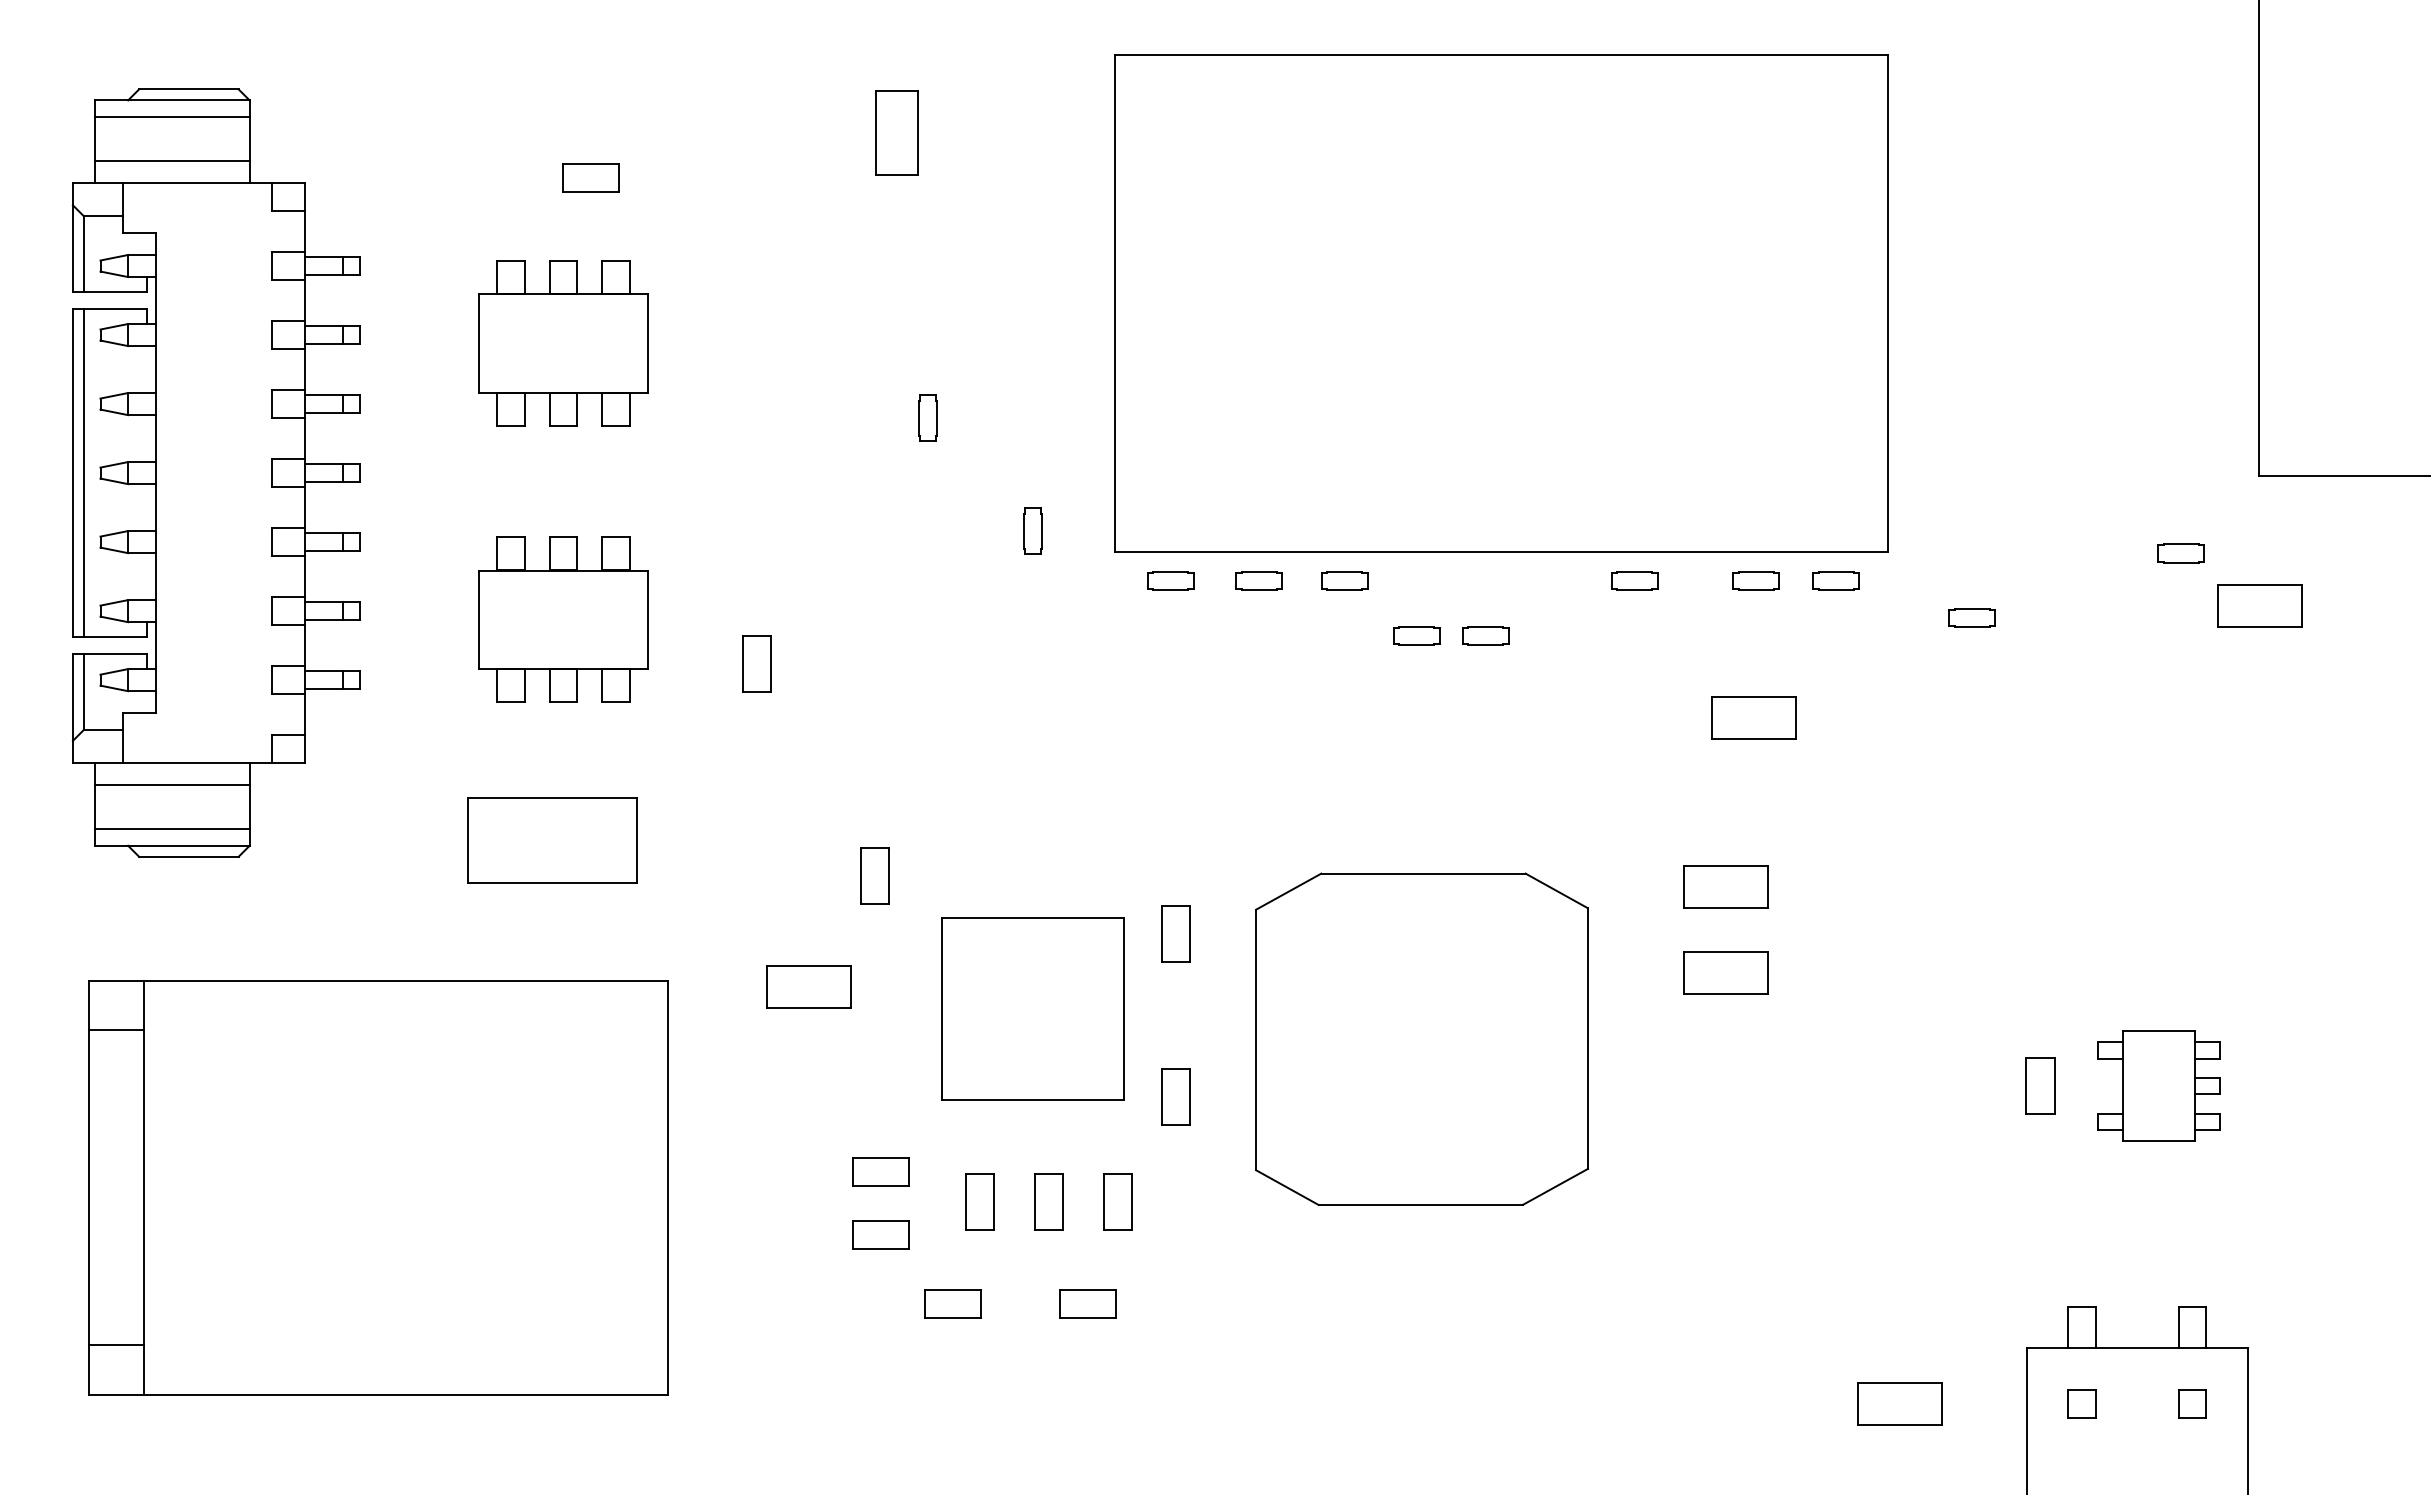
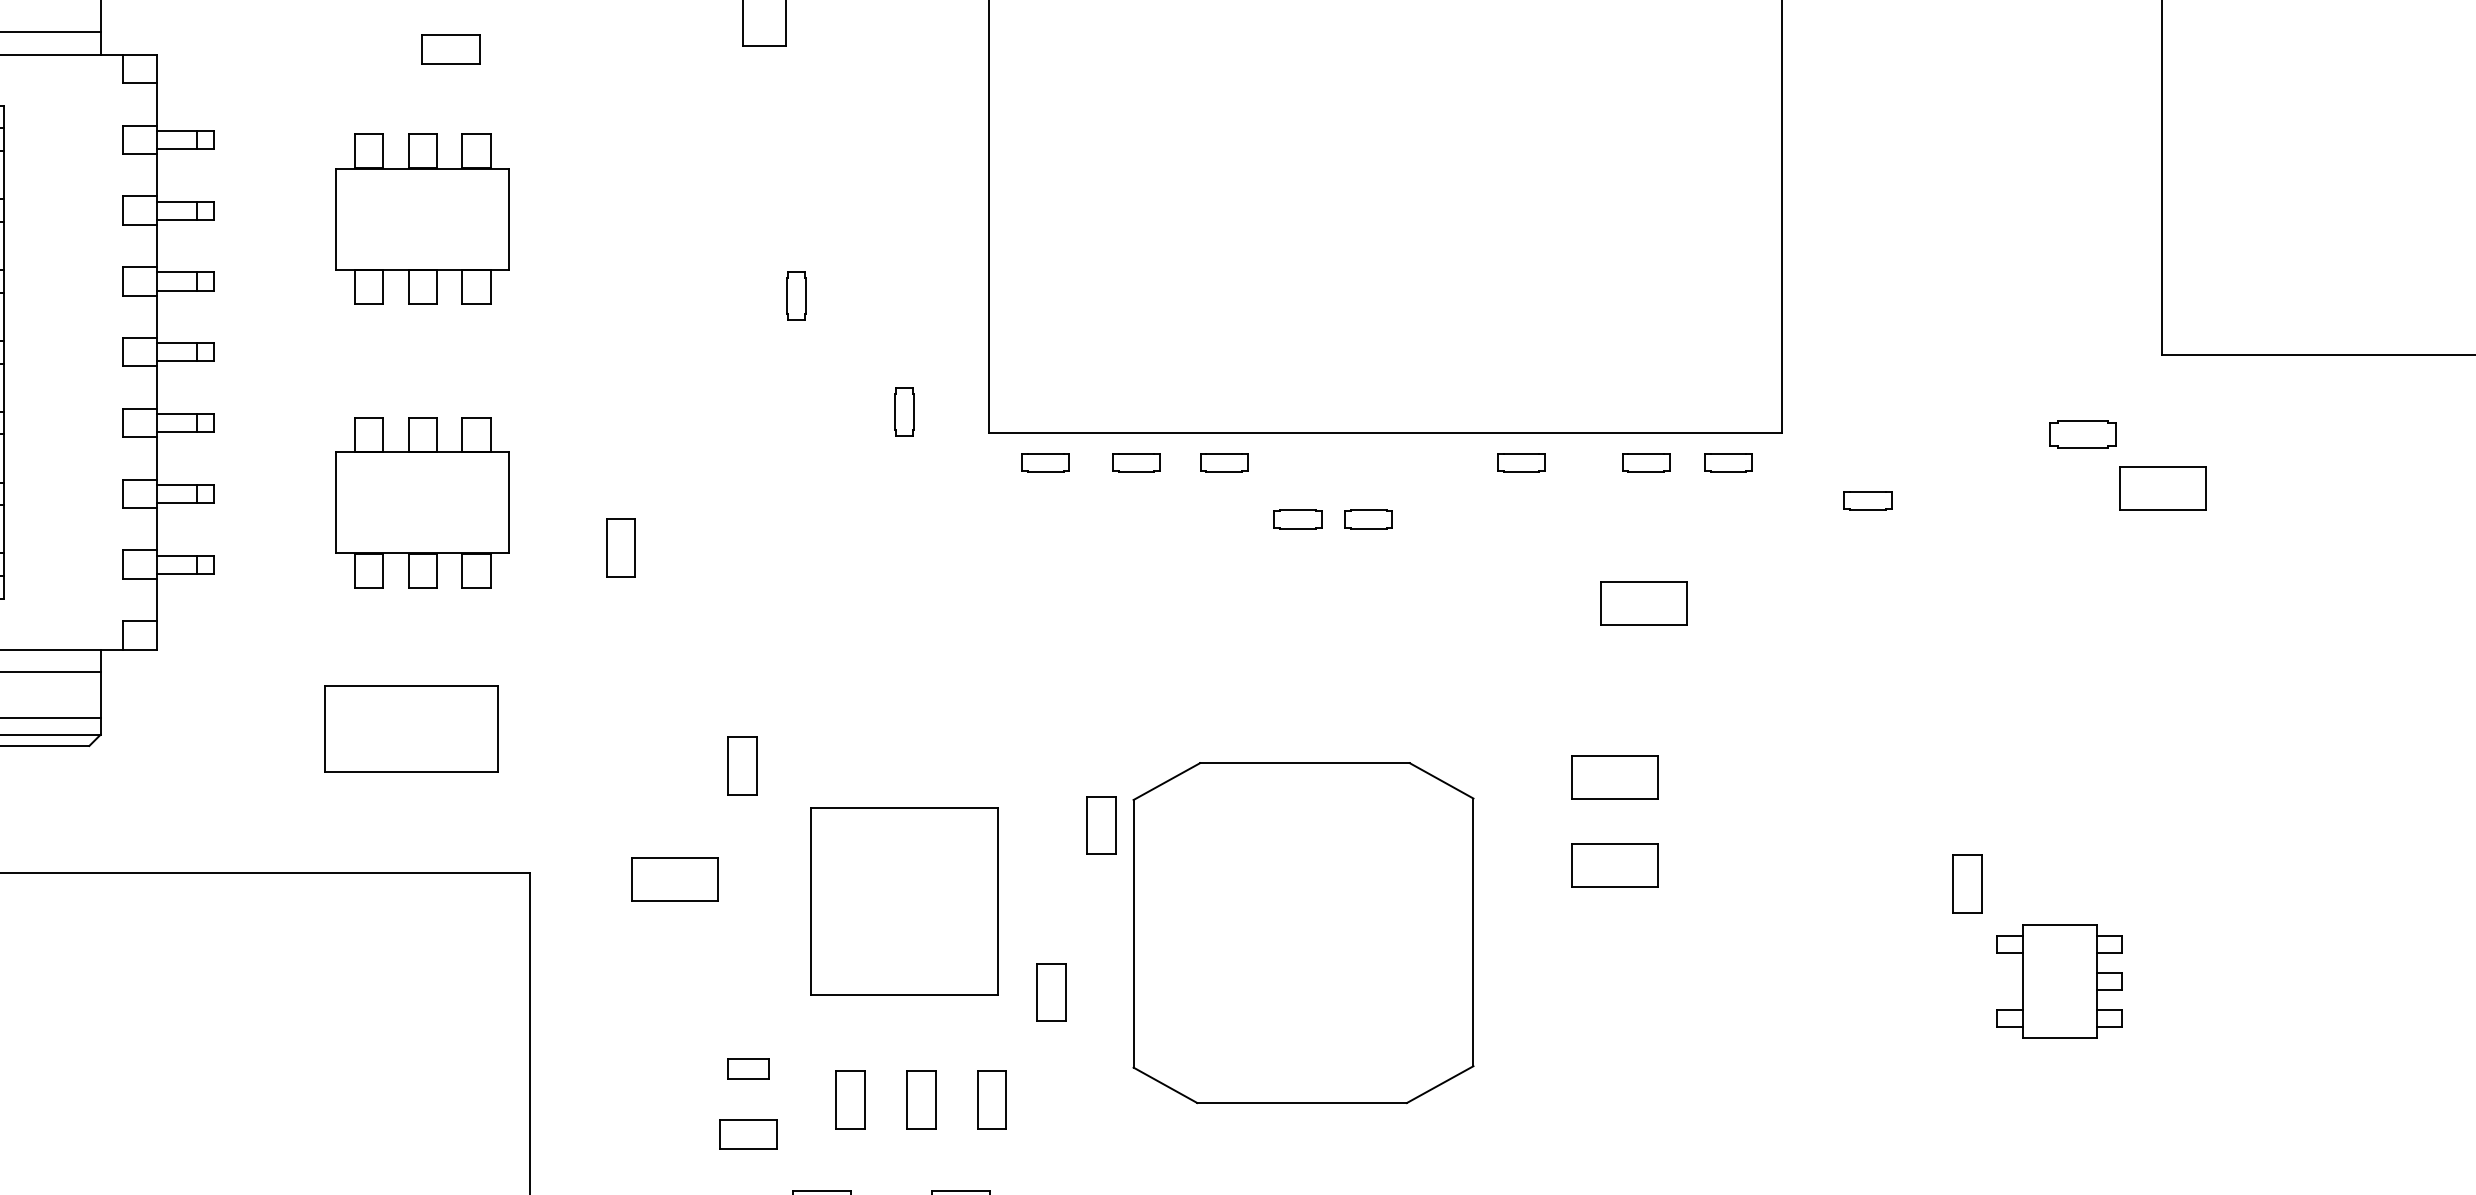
part: (2180, 553) -> (2081, 434), size x1.4
part: (1175, 933) -> (1100, 824), moved
part: (2040, 1085) -> (1967, 883), moved
part: (880, 1171) -> (747, 1068), size x0.7

